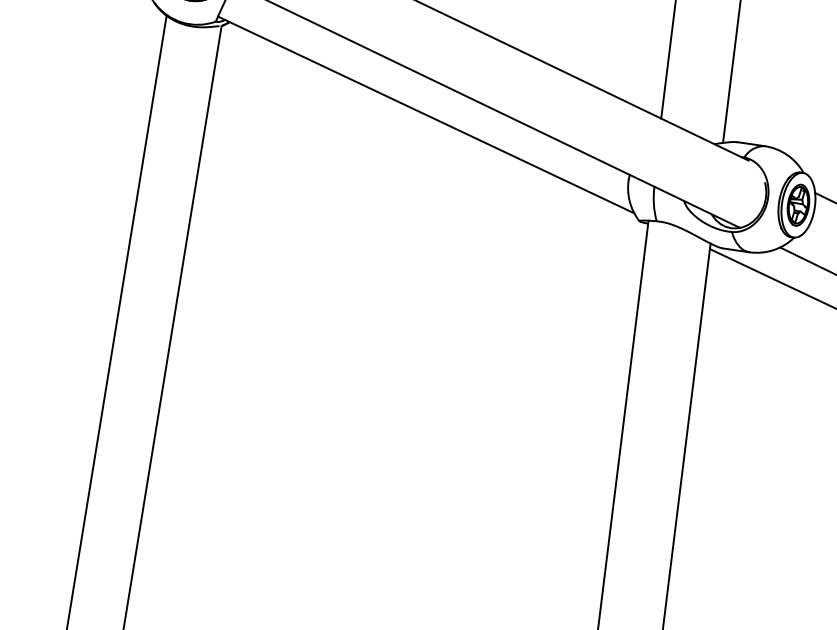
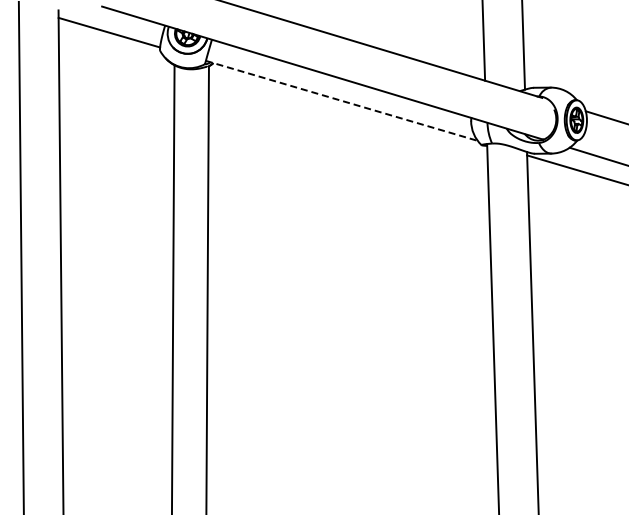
line: (425, 114) -> (341, 100), solid -> dashed

